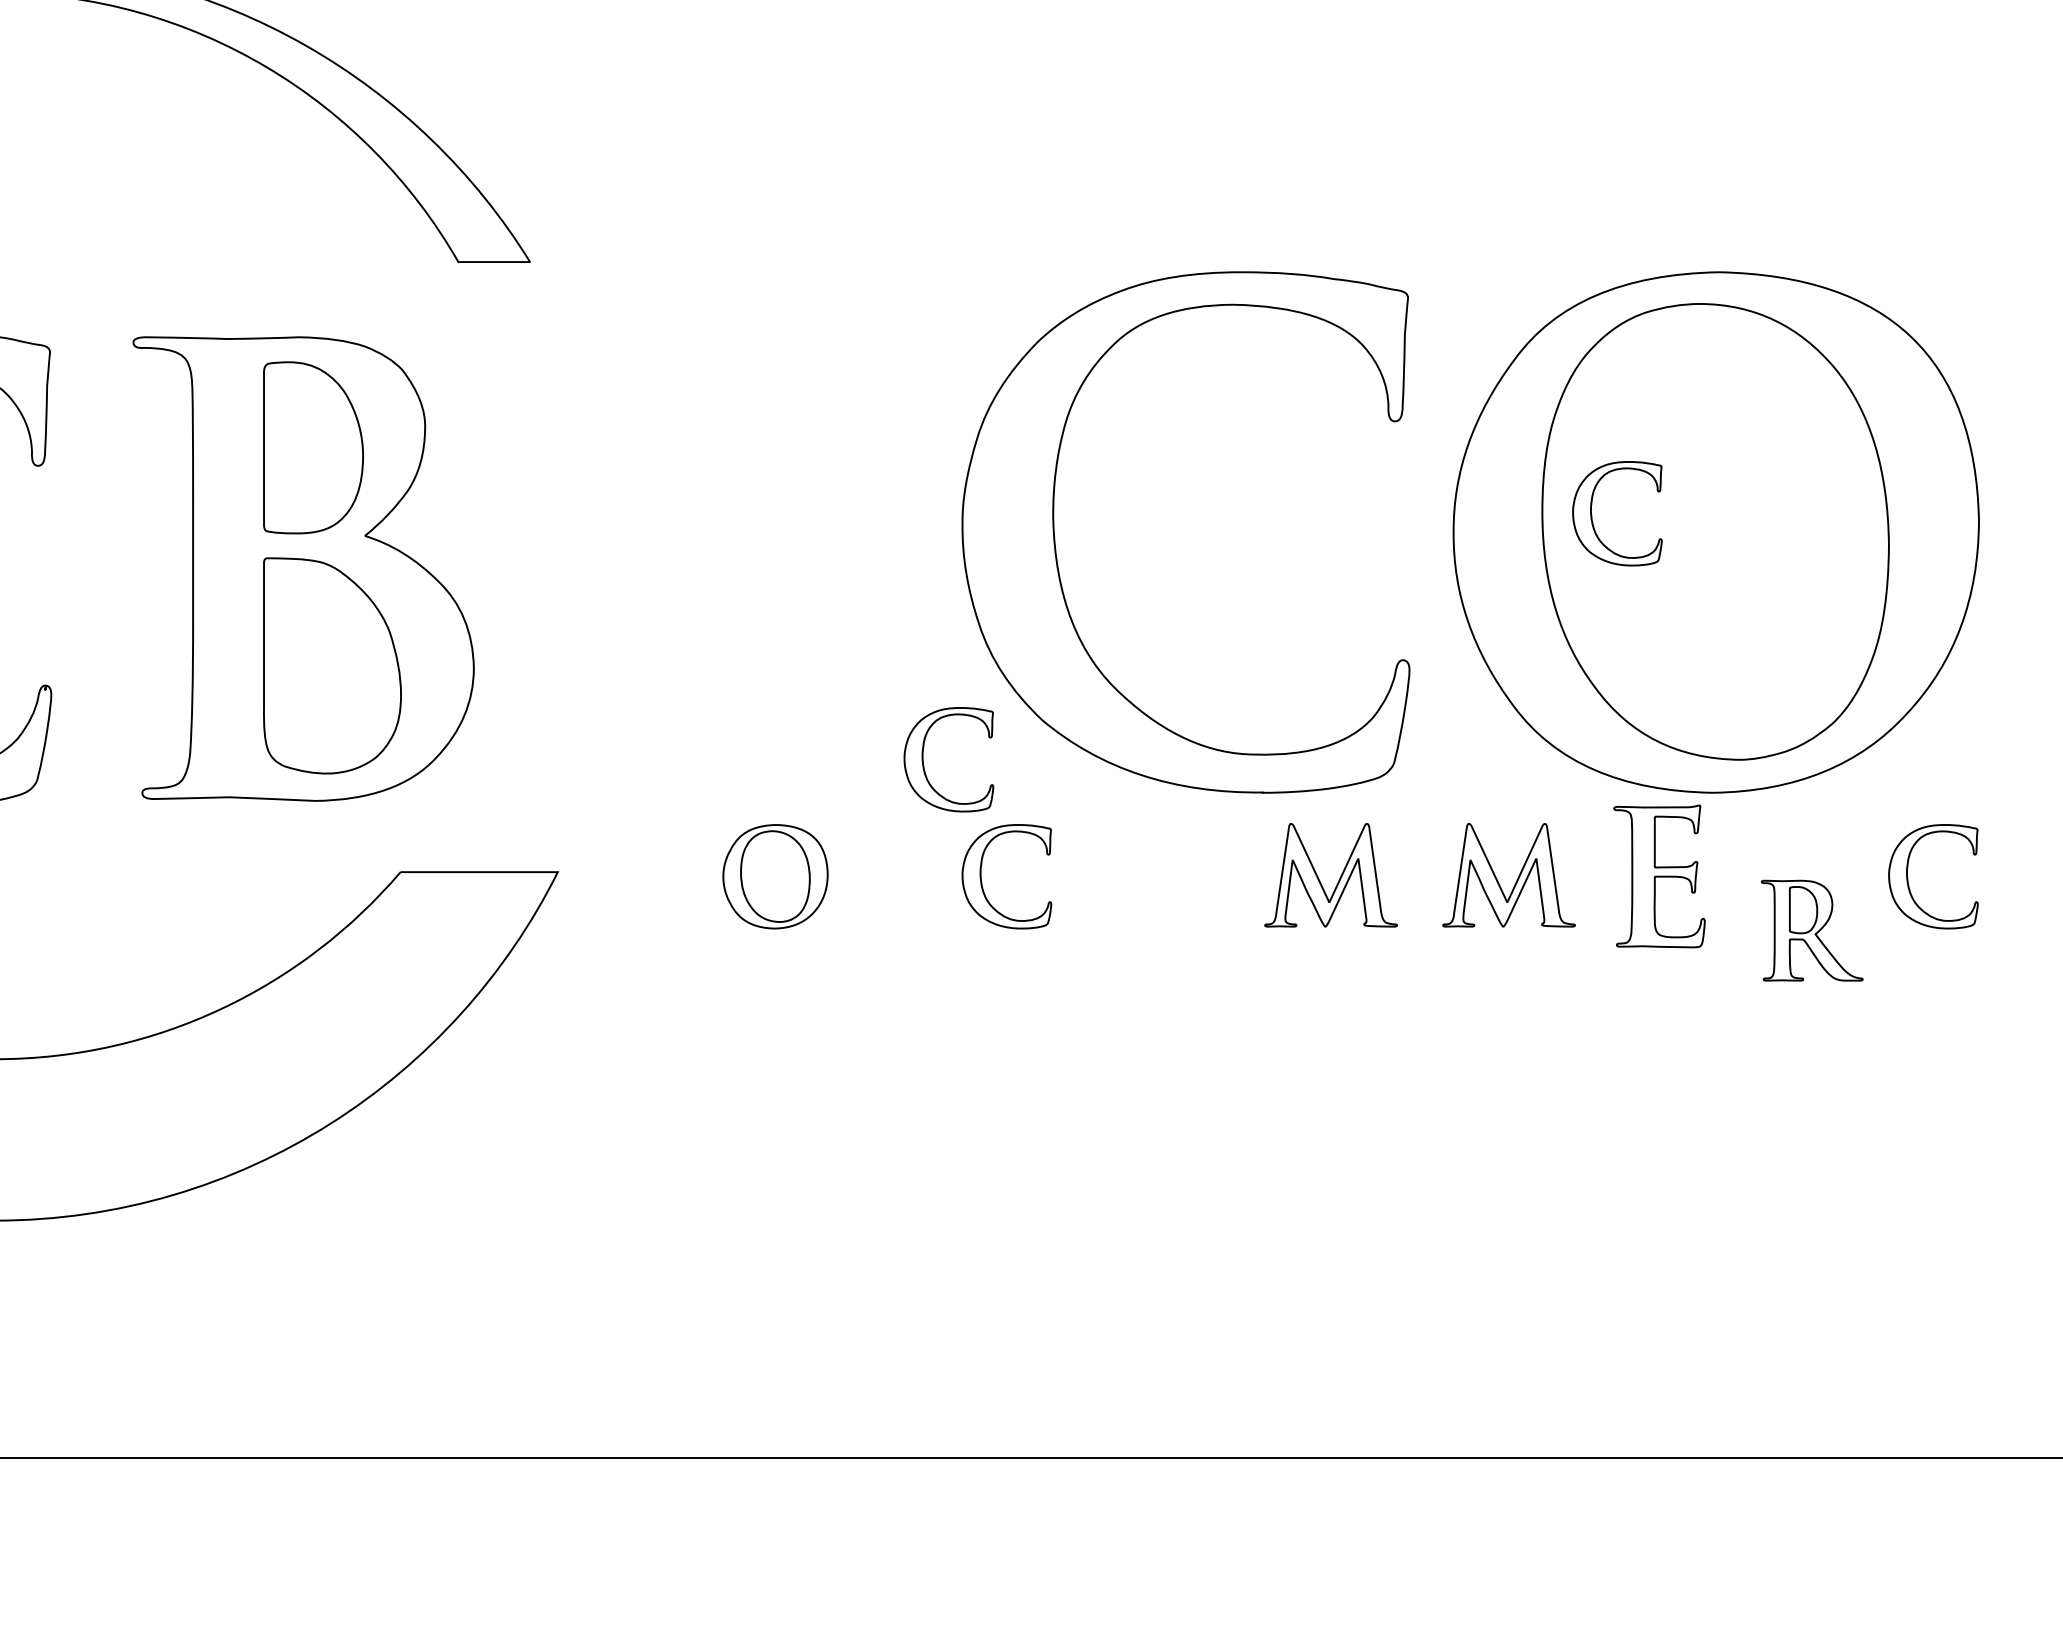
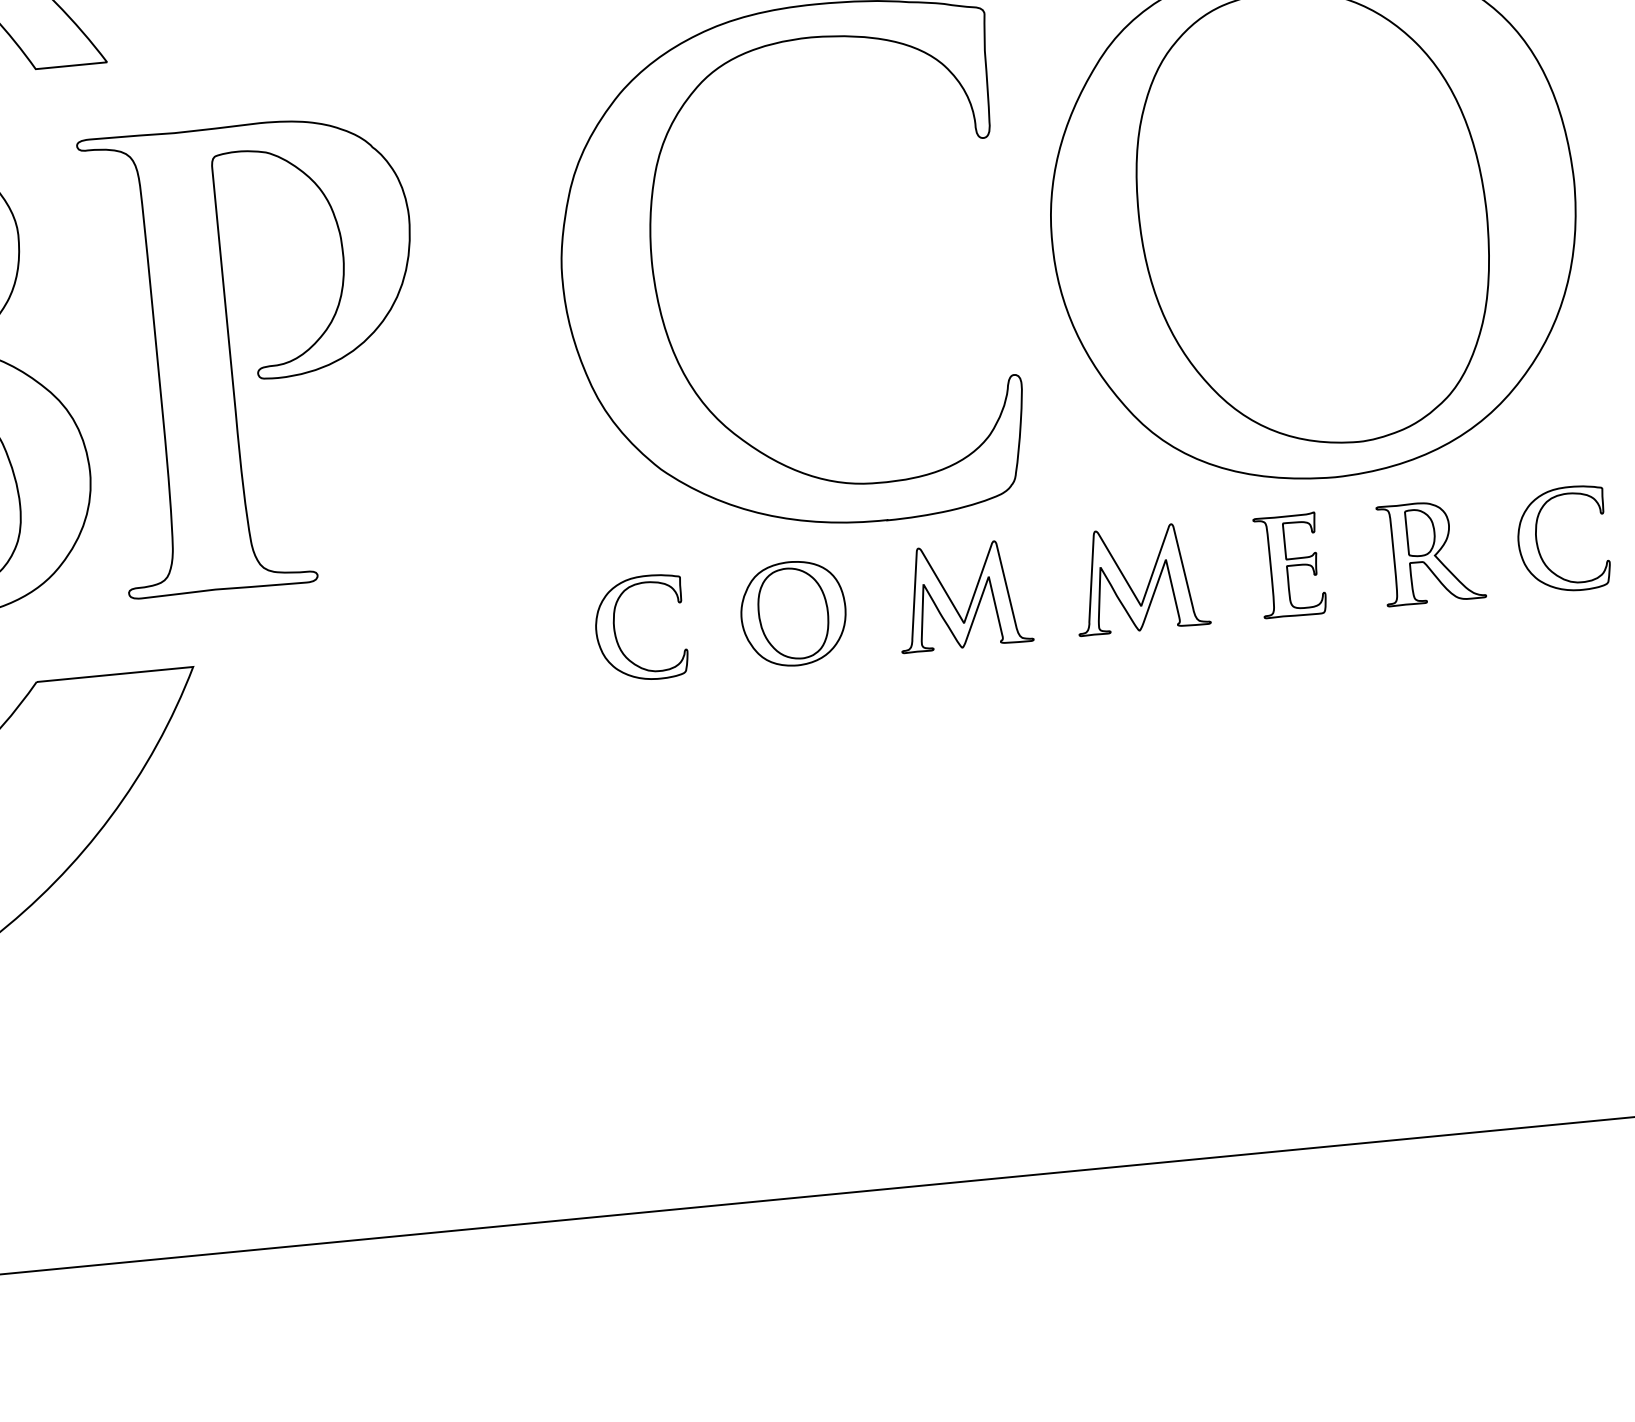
part: (1592, 514) -> (1188, 211), removed
part: (656, 579) -> (263, 366), added
part: (924, 765) -> (547, 525), removed
part: (775, 876) -> (793, 613), moved
part: (1659, 876) -> (1290, 565), size x0.71
part: (1812, 930) -> (1431, 552), moved

